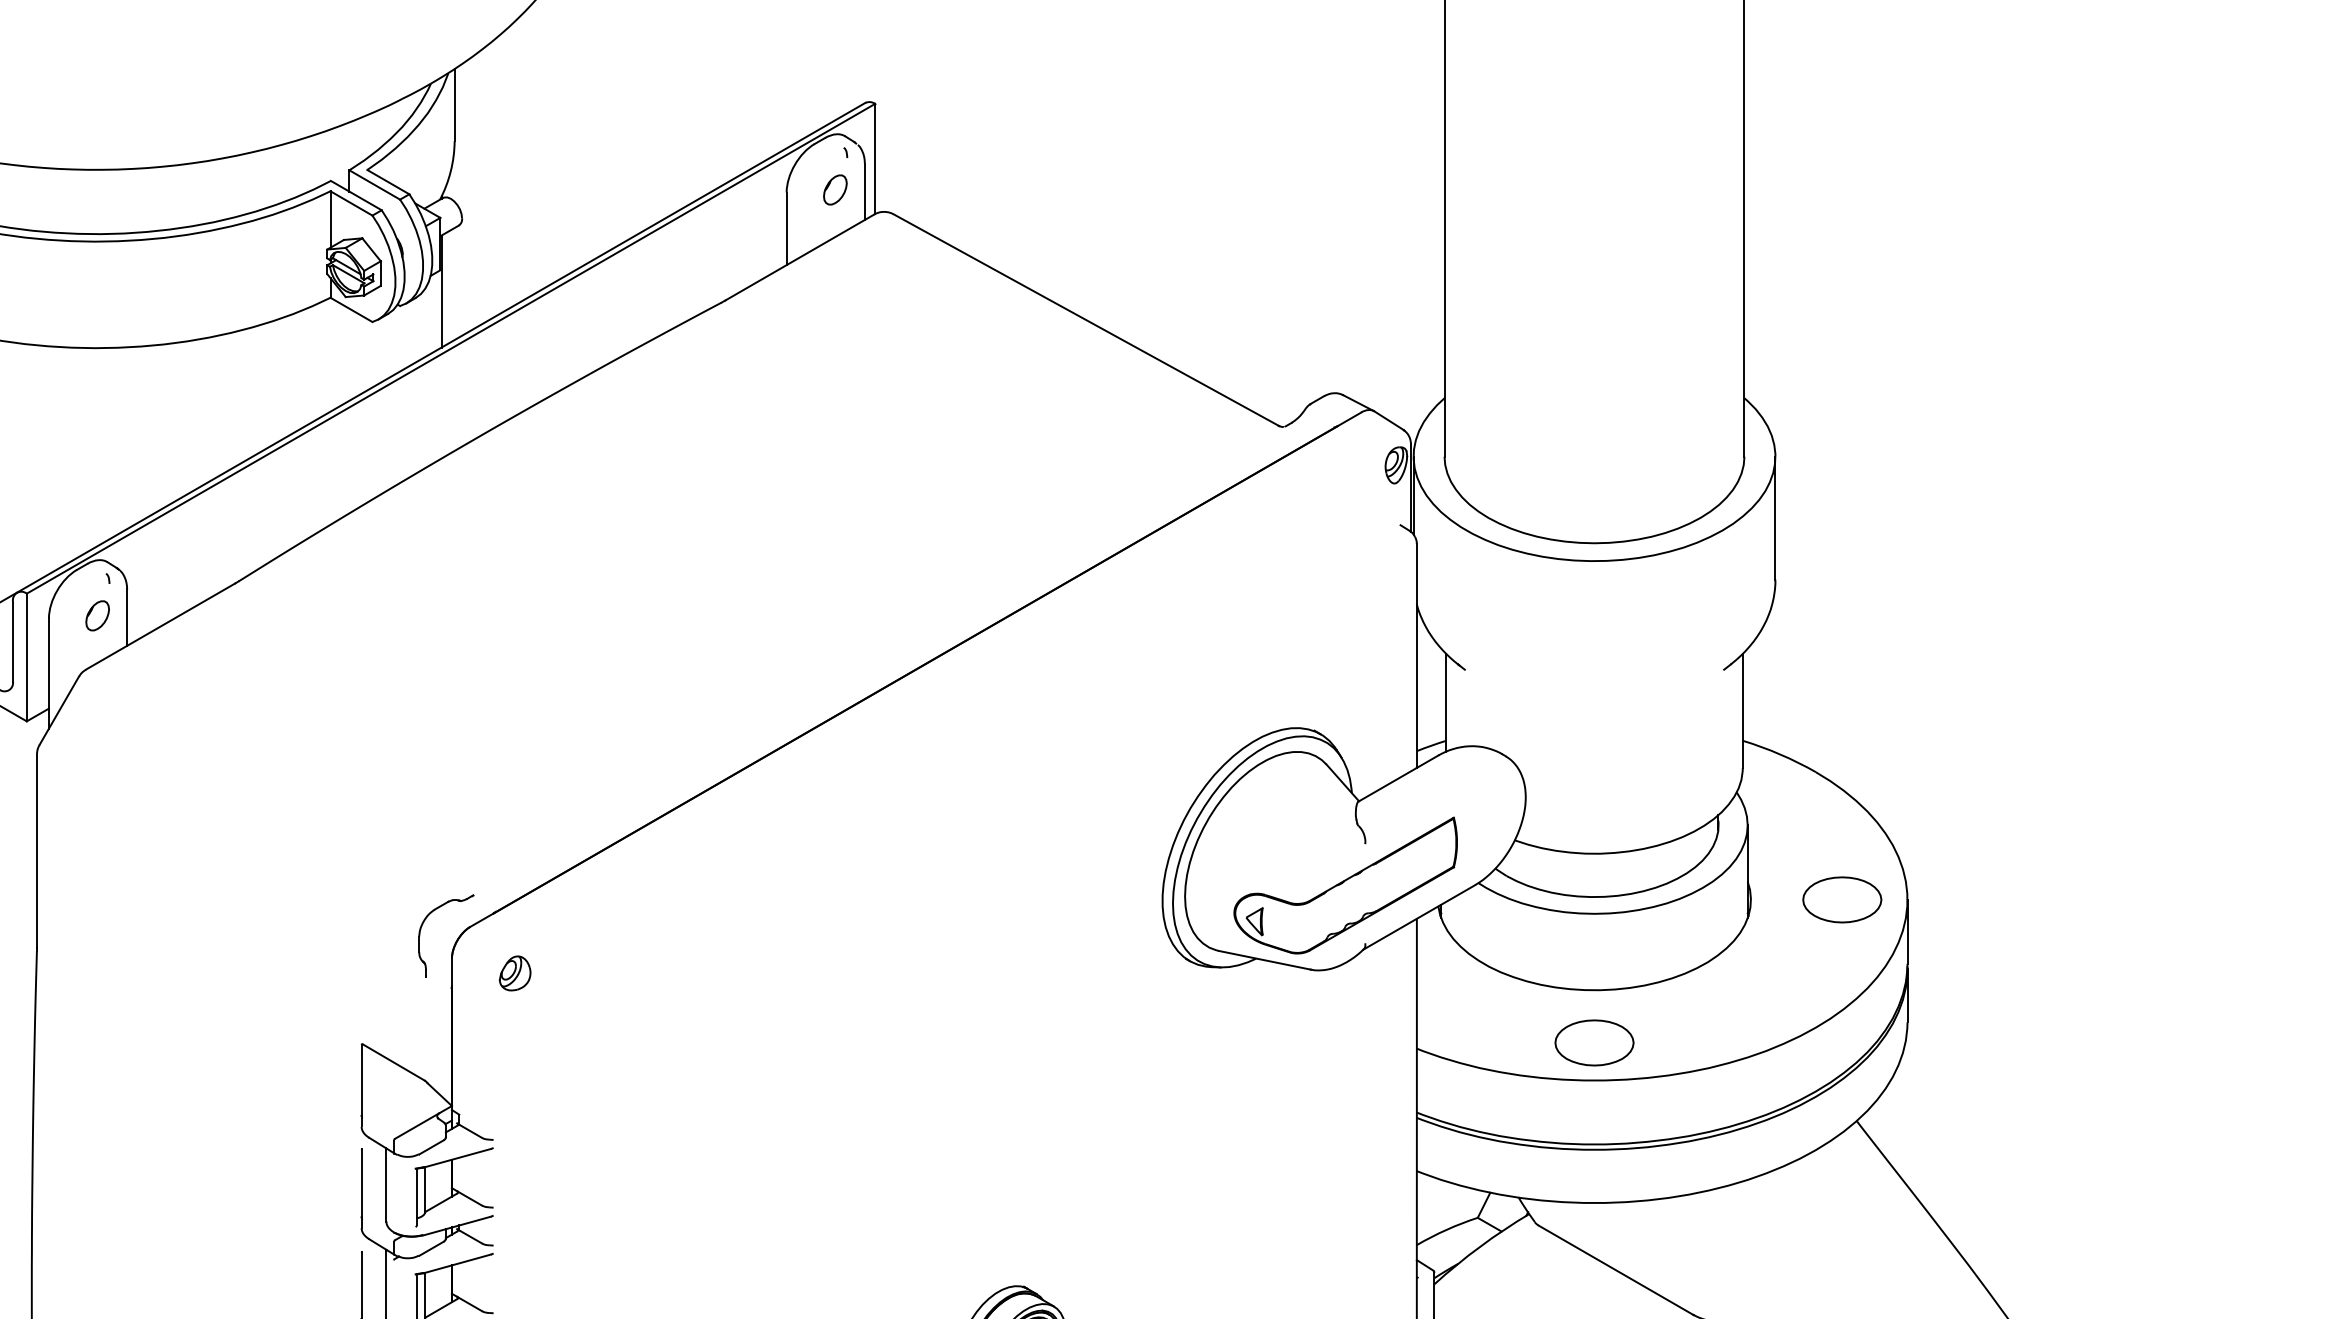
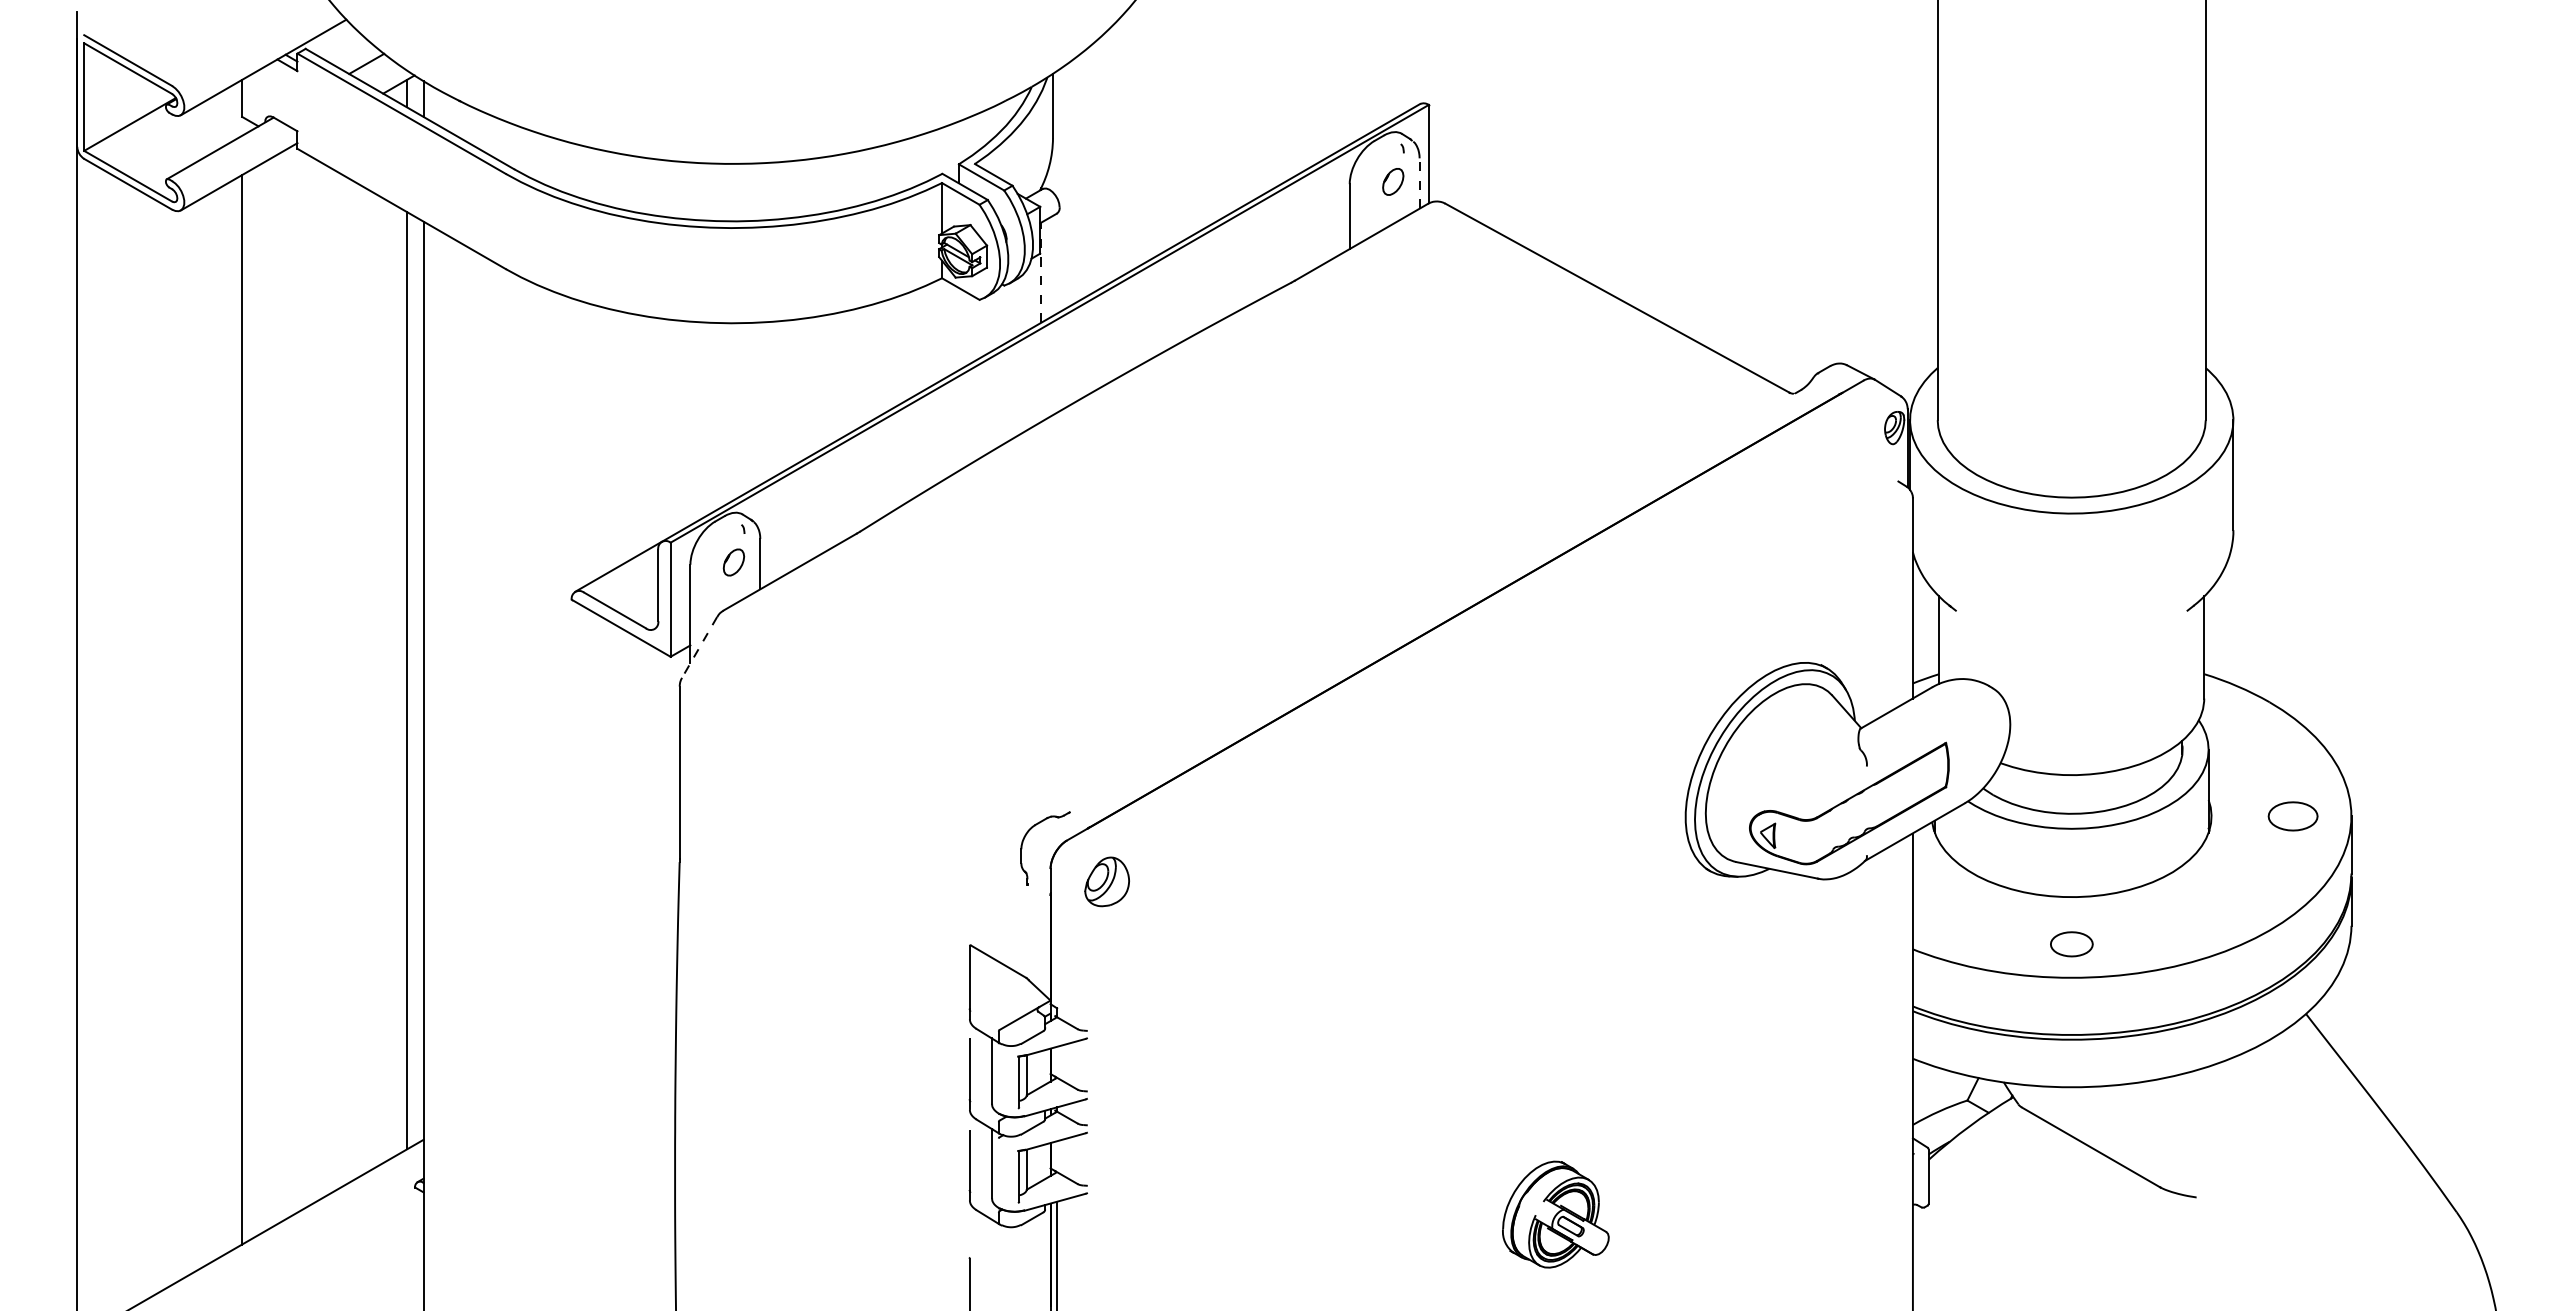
line: (864, 191) -> (1419, 183), solid -> dashed
line: (441, 291) -> (1041, 272), solid -> dashed
line: (59, 710) -> (699, 647), solid -> dashed
part: (1841, 900) -> (2292, 816), size x0.7
part: (514, 973) -> (1106, 882), size x1.6
part: (1594, 1043) -> (2071, 944), size x0.6

